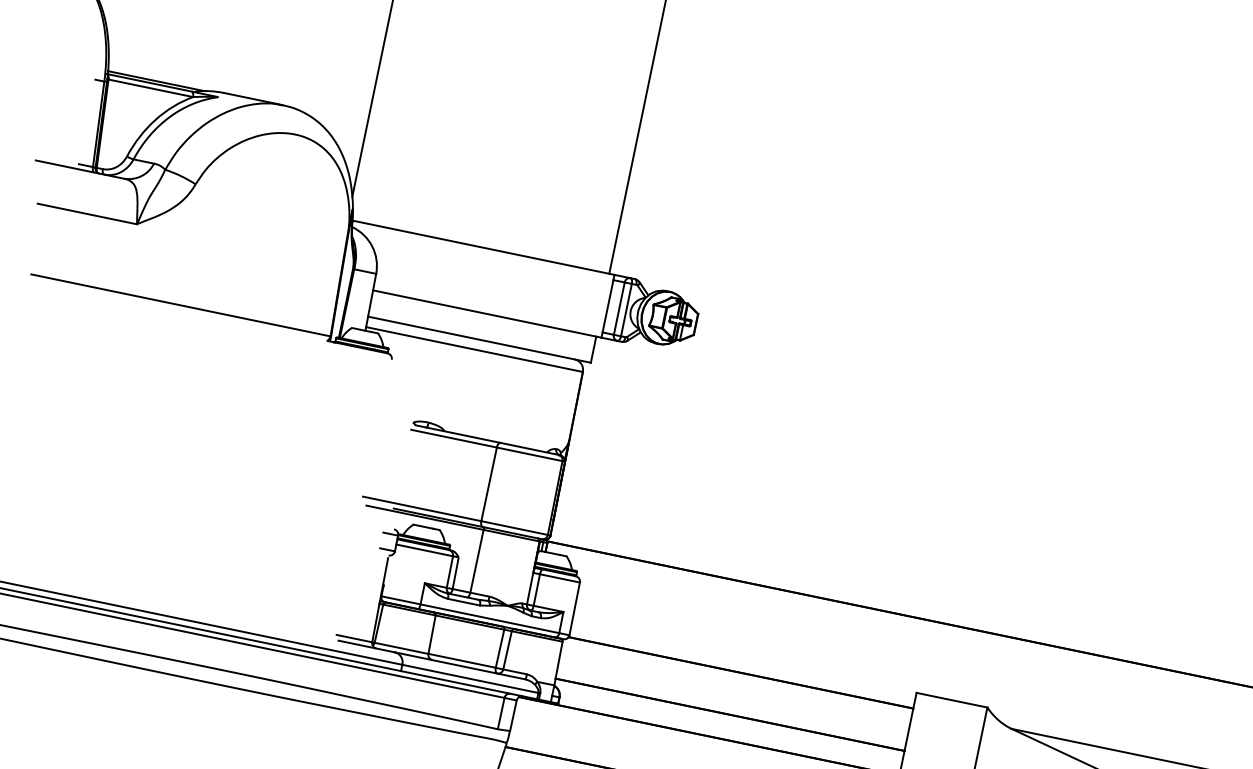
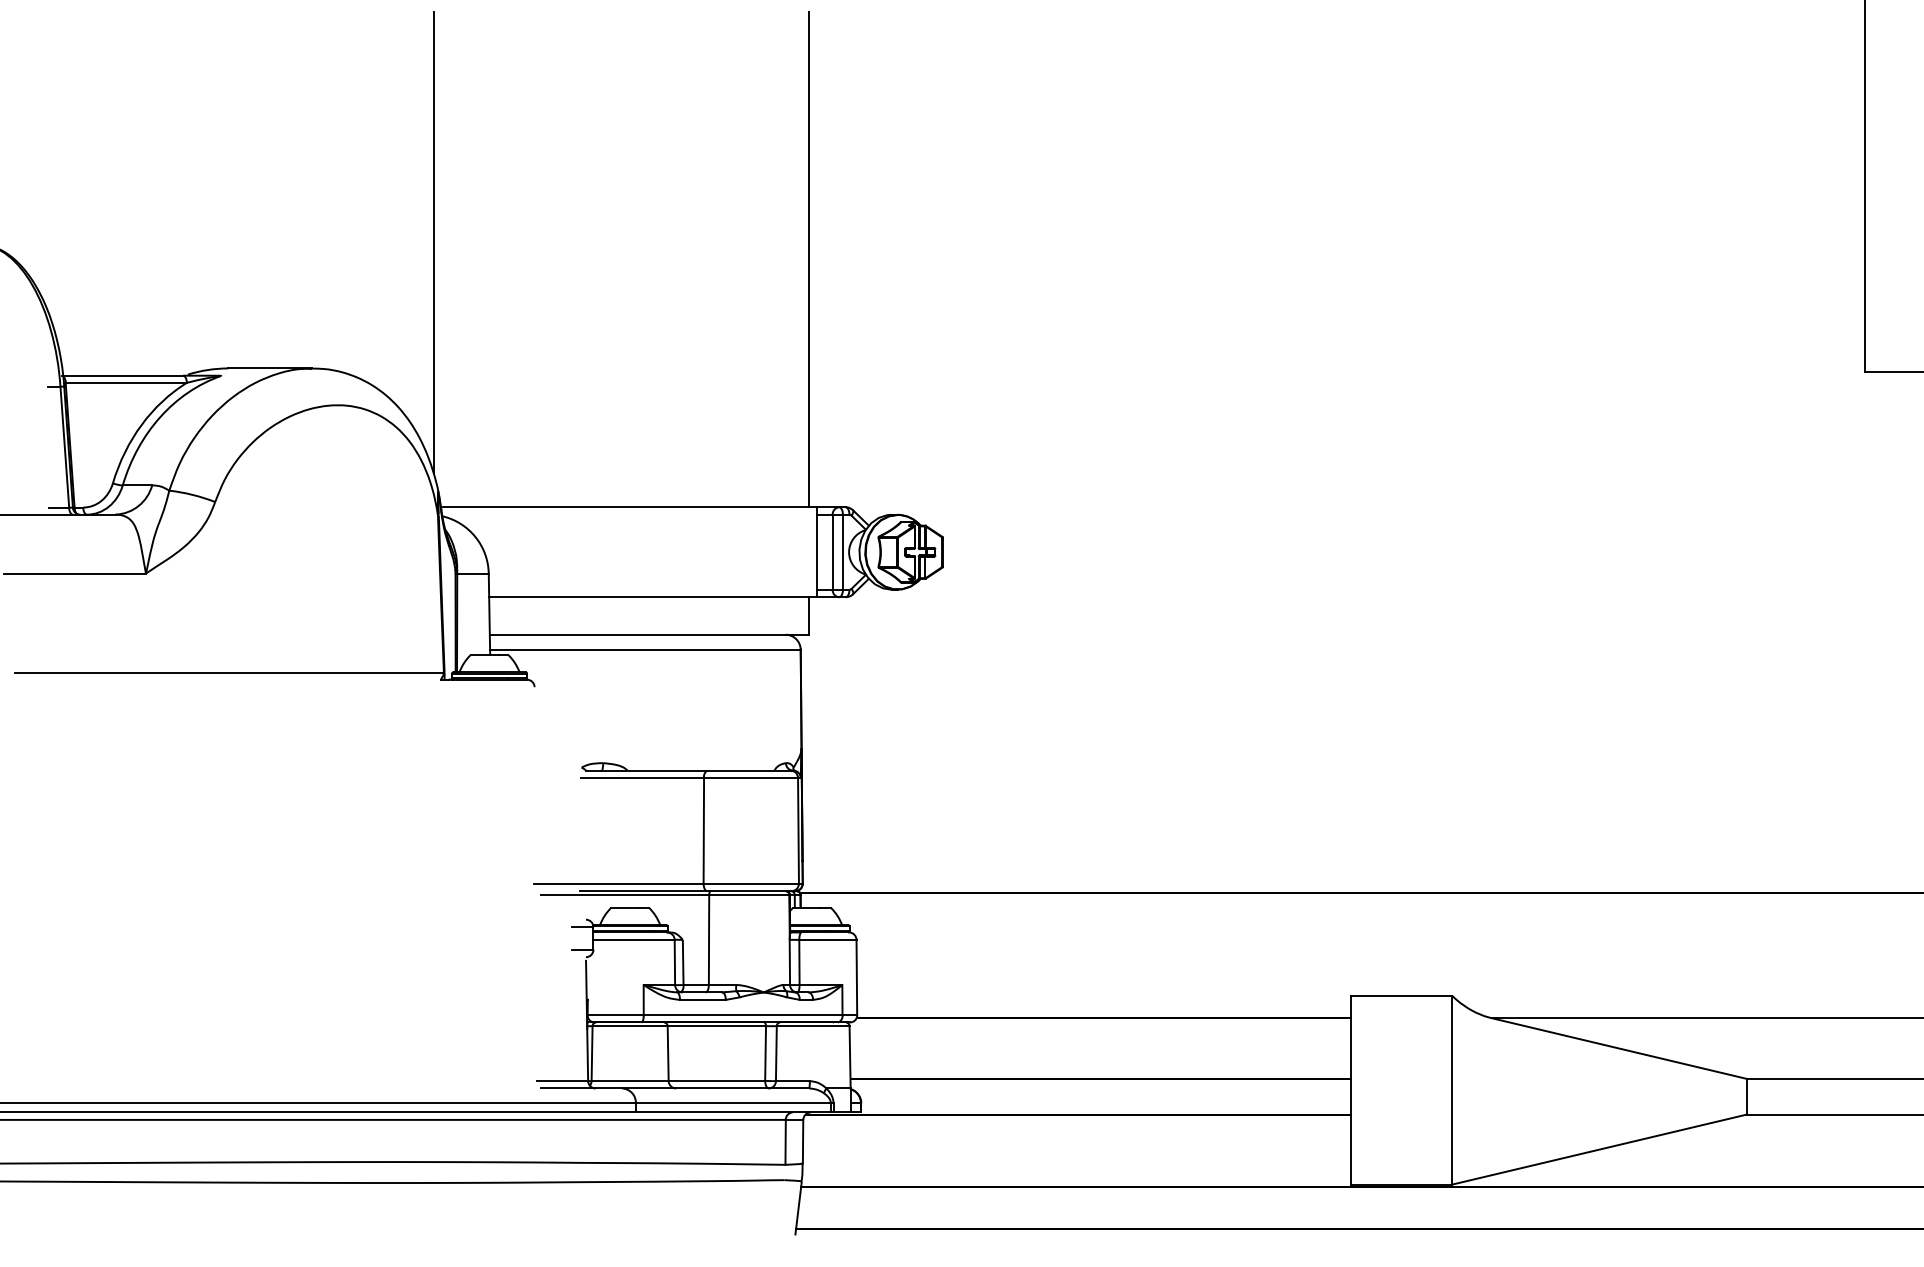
line: (156, 81) -> (131, 371), removed

